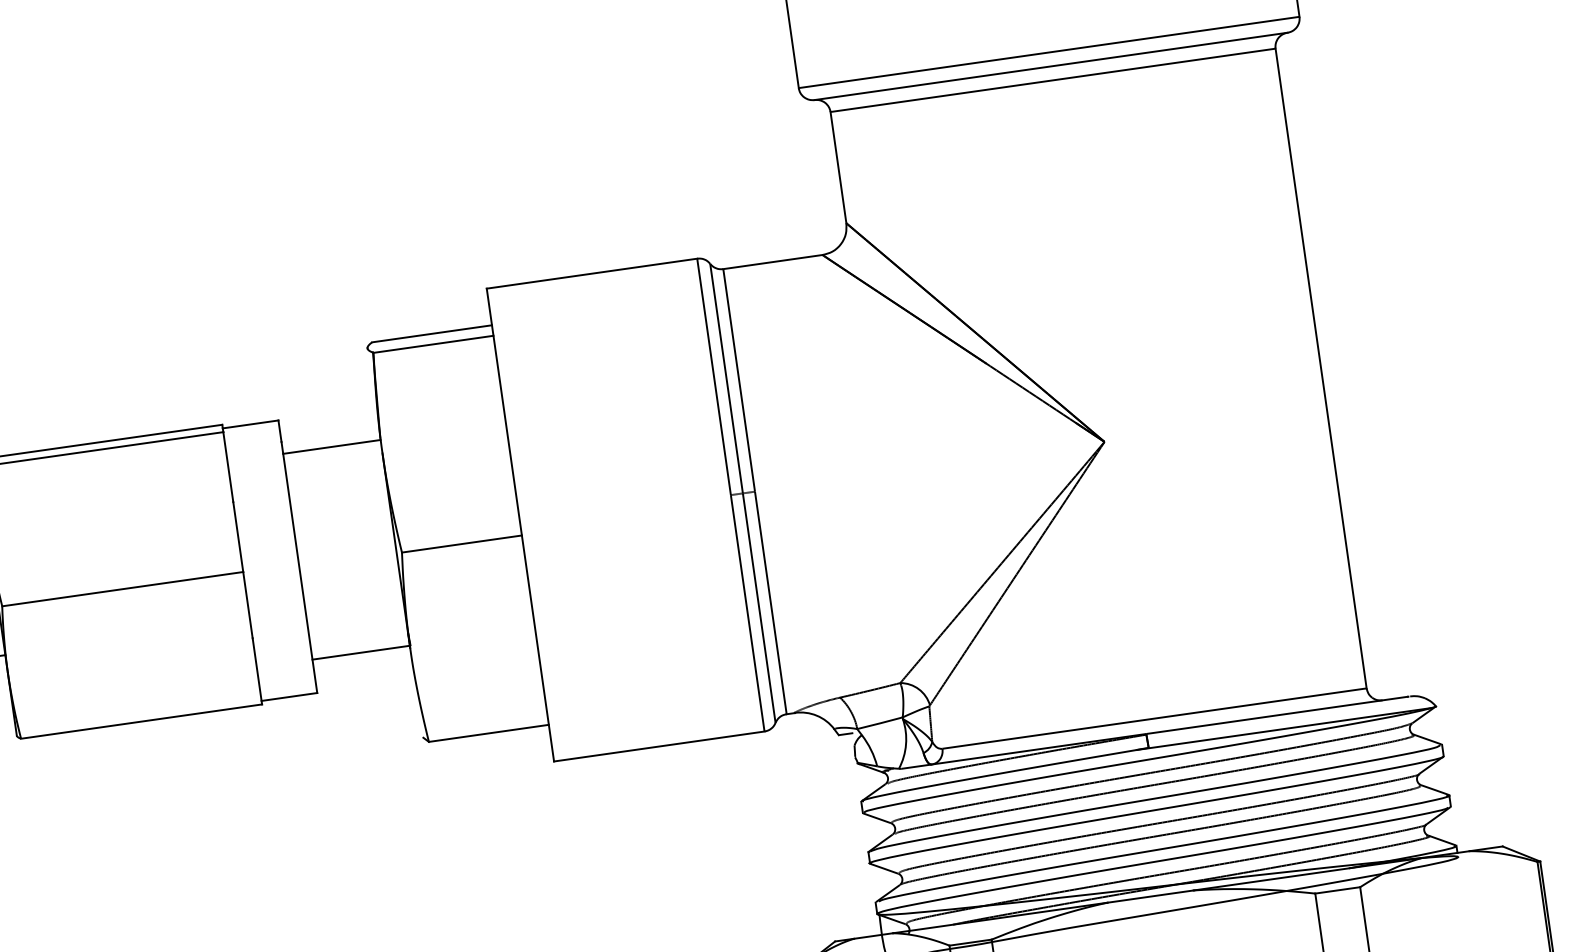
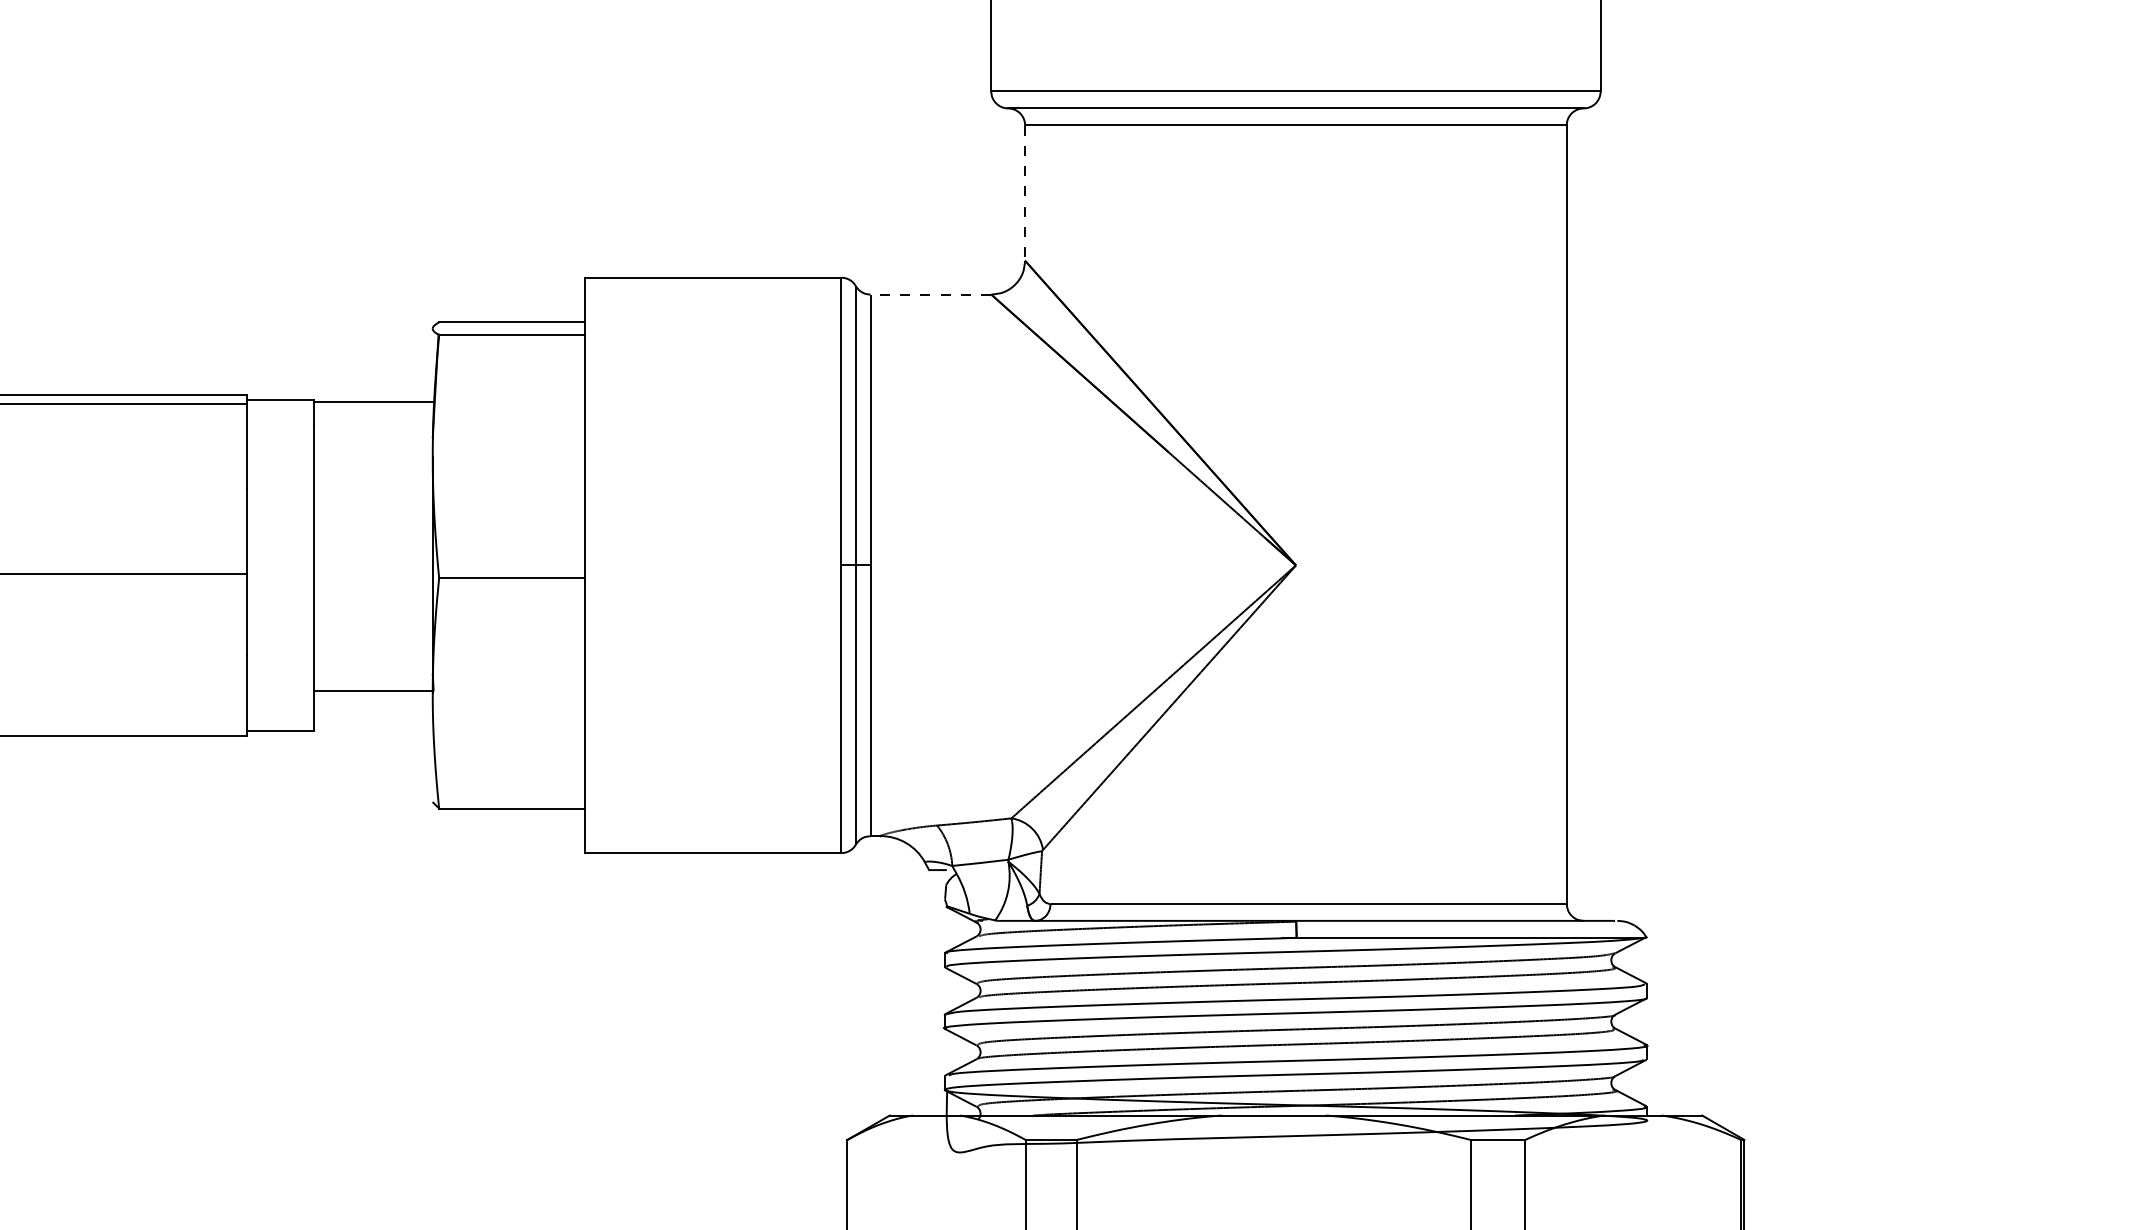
line: (838, 167) -> (1025, 193), solid -> dashed
line: (772, 262) -> (930, 294), solid -> dashed
line: (331, 447) -> (373, 402), moved

